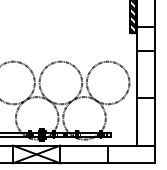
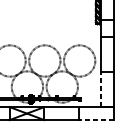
line: (137, 121) -> (101, 89), solid -> dashed
line: (131, 163) -> (96, 120), solid -> dashed

